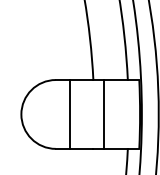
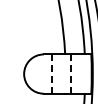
line: (69, 115) -> (51, 74), solid -> dashed
line: (104, 115) -> (71, 74), solid -> dashed

